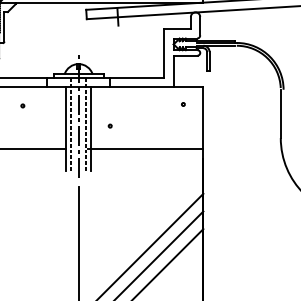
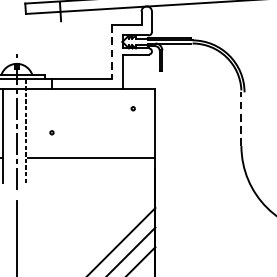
line: (164, 53) -> (112, 52), solid -> dashed
line: (280, 113) -> (241, 118), solid -> dashed
line: (70, 124) -> (7, 130), removed
line: (91, 128) -> (31, 135), removed

